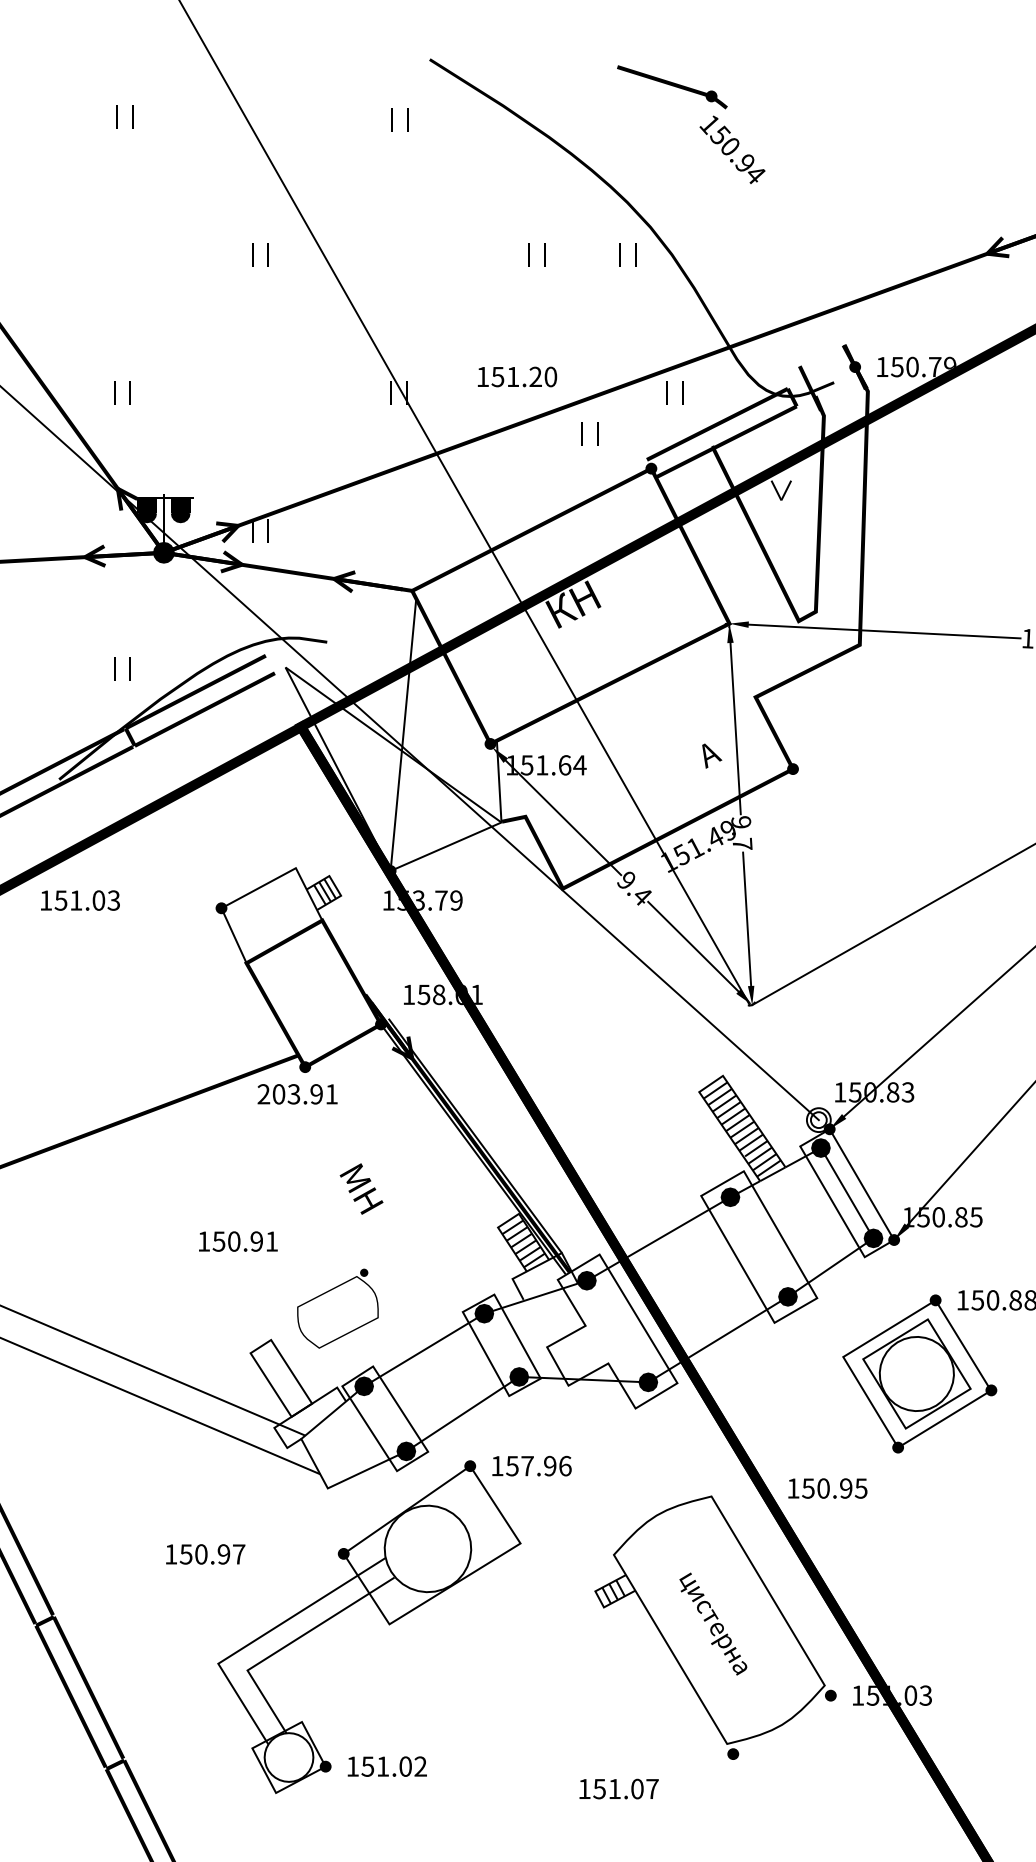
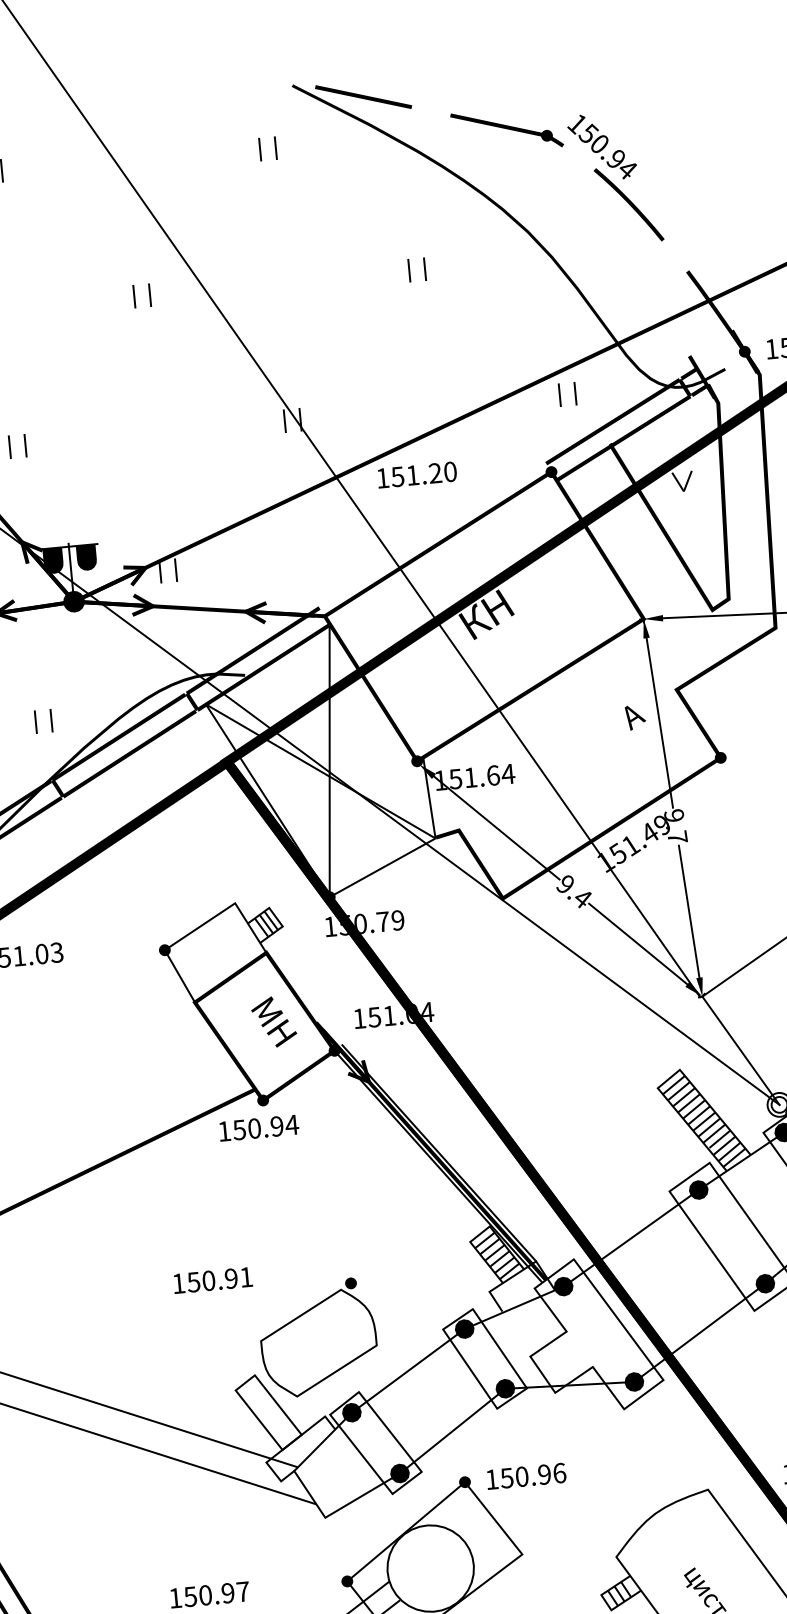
fill: (499, 77) -> (363, 96), added
part: (672, 87) -> (507, 130), moved
fill: (753, 209) -> (628, 204), added
part: (620, 254) -> (500, 261), removed
fill: (830, 324) -> (716, 311), added
text: (517, 376) -> (417, 474), moved
fill: (797, 383) -> (688, 373), added
fill: (806, 401) -> (699, 390), added
part: (582, 433) -> (479, 443), removed
fill: (341, 627) -> (257, 659), added
text: (712, 755) -> (636, 717), moved
text: (418, 900) -> (360, 923), 153.79 -> 150.79
text: (458, 994) -> (408, 1013), 158.01 -> 151.04
line: (785, 1062) -> (740, 1050), added
text: (297, 1094) -> (258, 1128), 203.91 -> 150.94
text: (361, 1188) -> (274, 1021), moved
part: (337, 1308) -> (318, 1337), size x1.43
text: (527, 1465) -> (521, 1476), 157.96 -> 150.96

